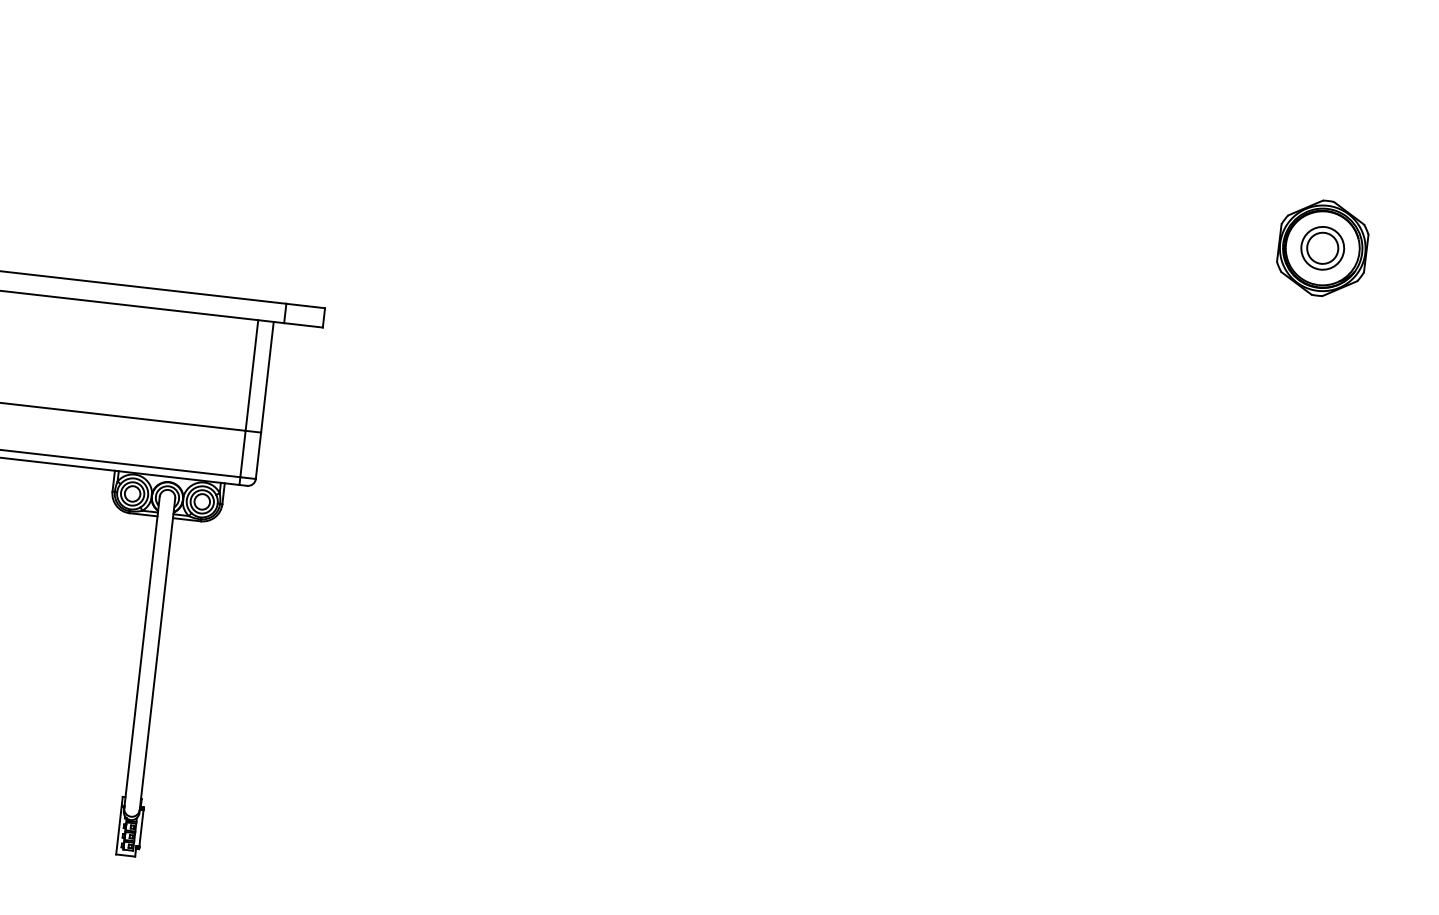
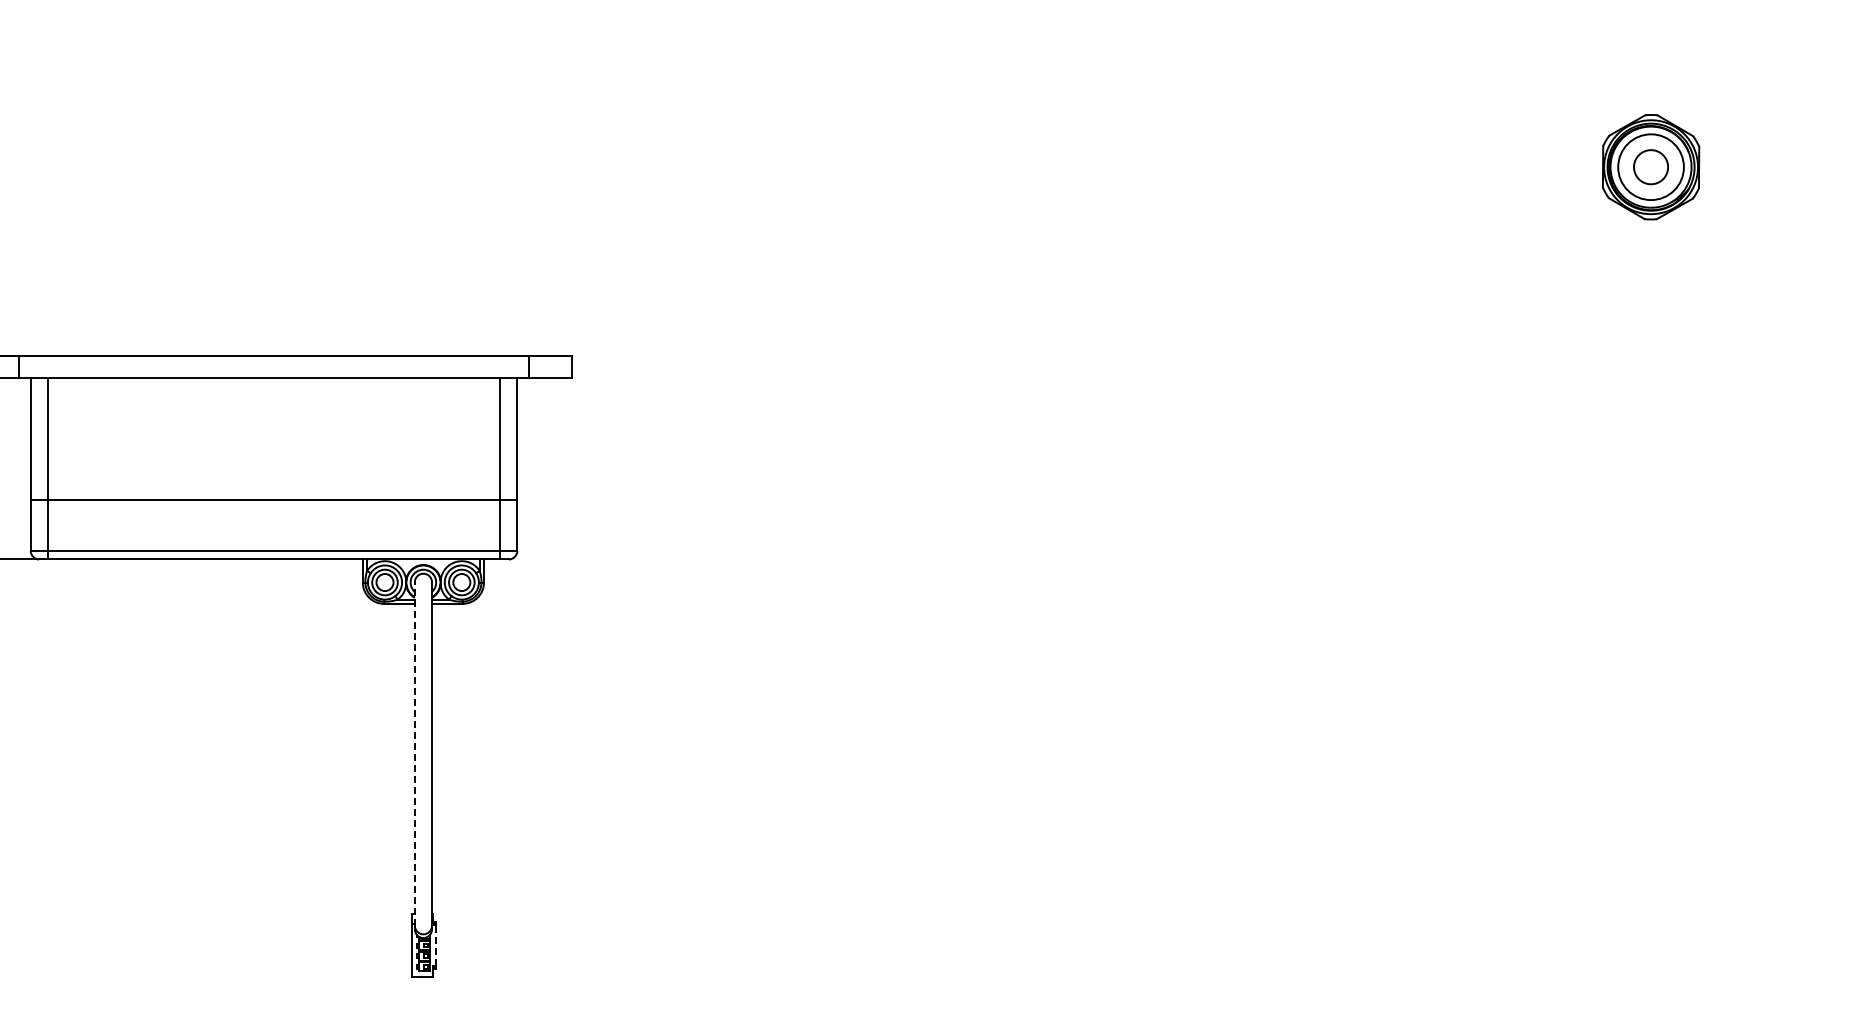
circle: (1322, 247) -> (1650, 166), size x1.4
line: (141, 652) -> (414, 754), solid -> dashed
line: (141, 828) -> (436, 945), solid -> dashed

